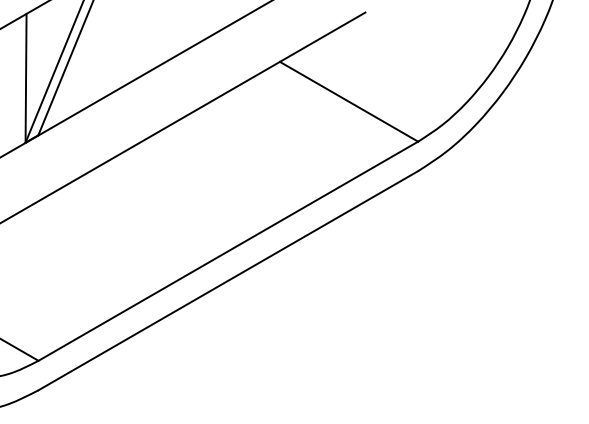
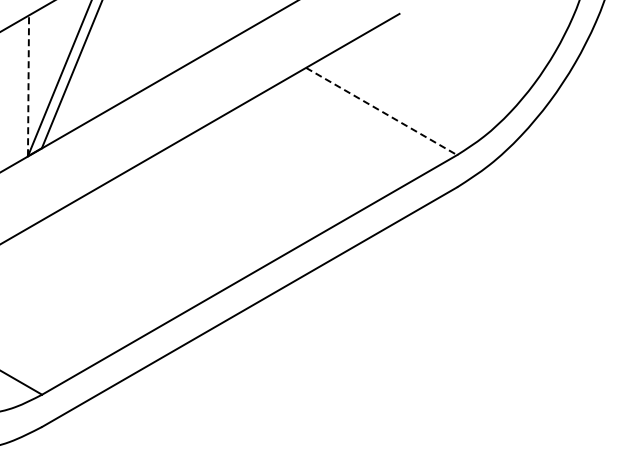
line: (26, 78) -> (28, 85), solid -> dashed
line: (349, 101) -> (382, 111), solid -> dashed

